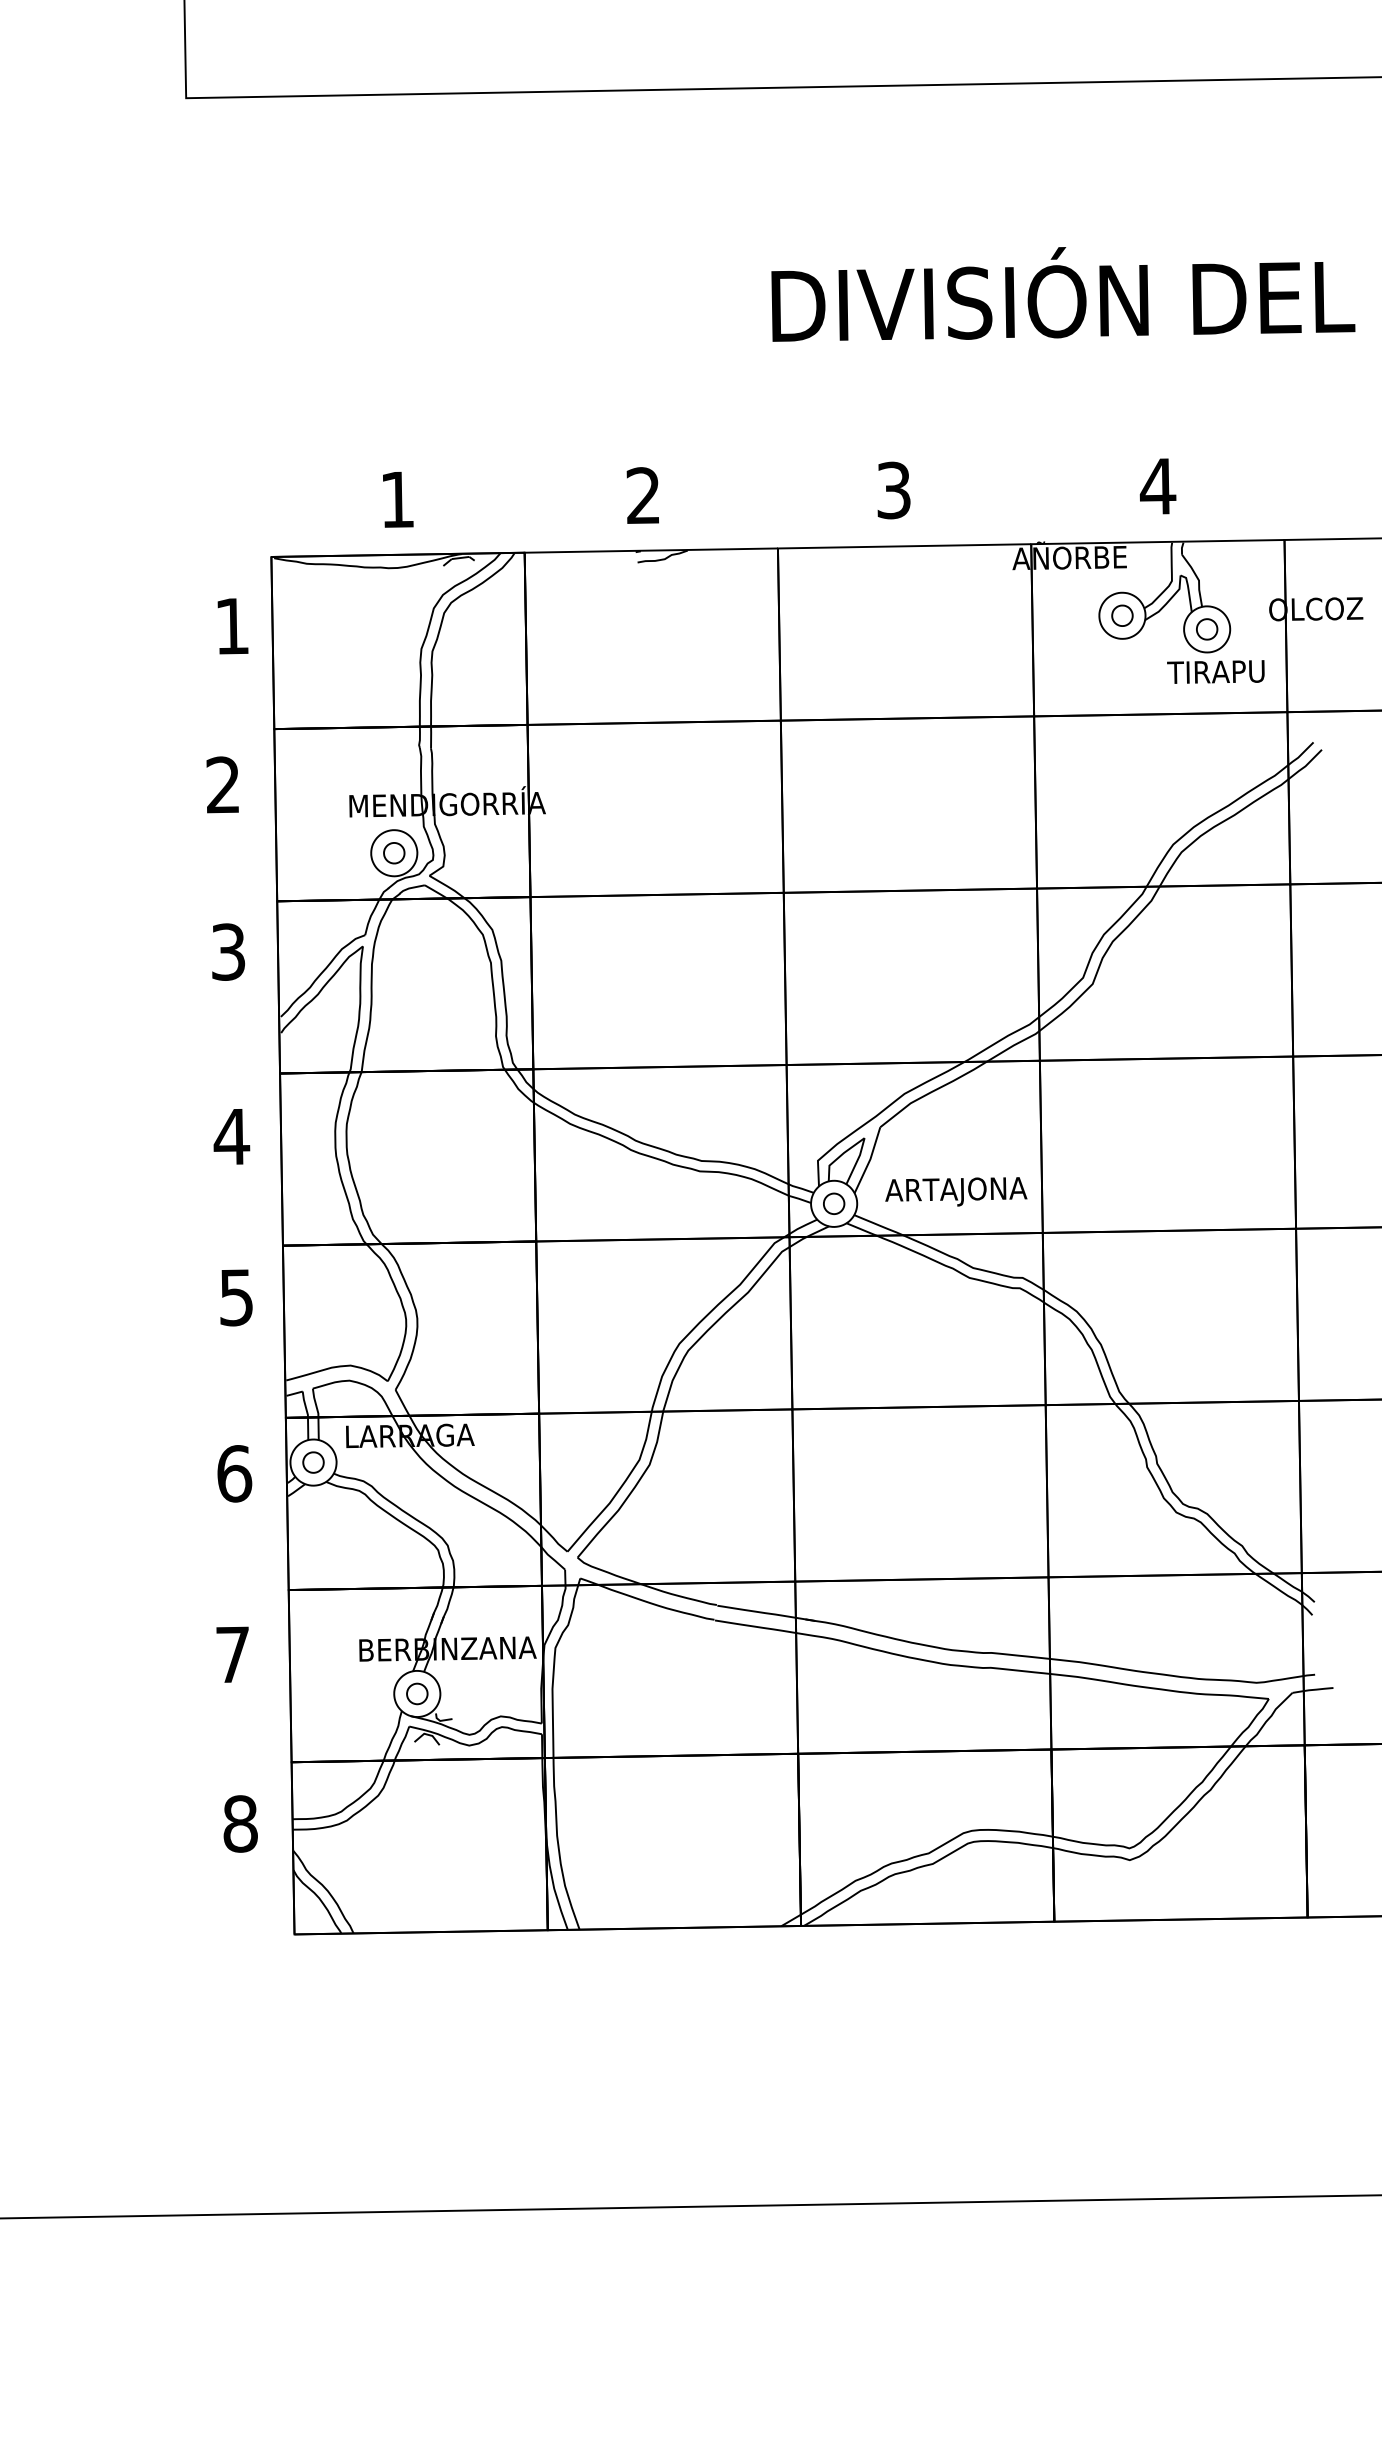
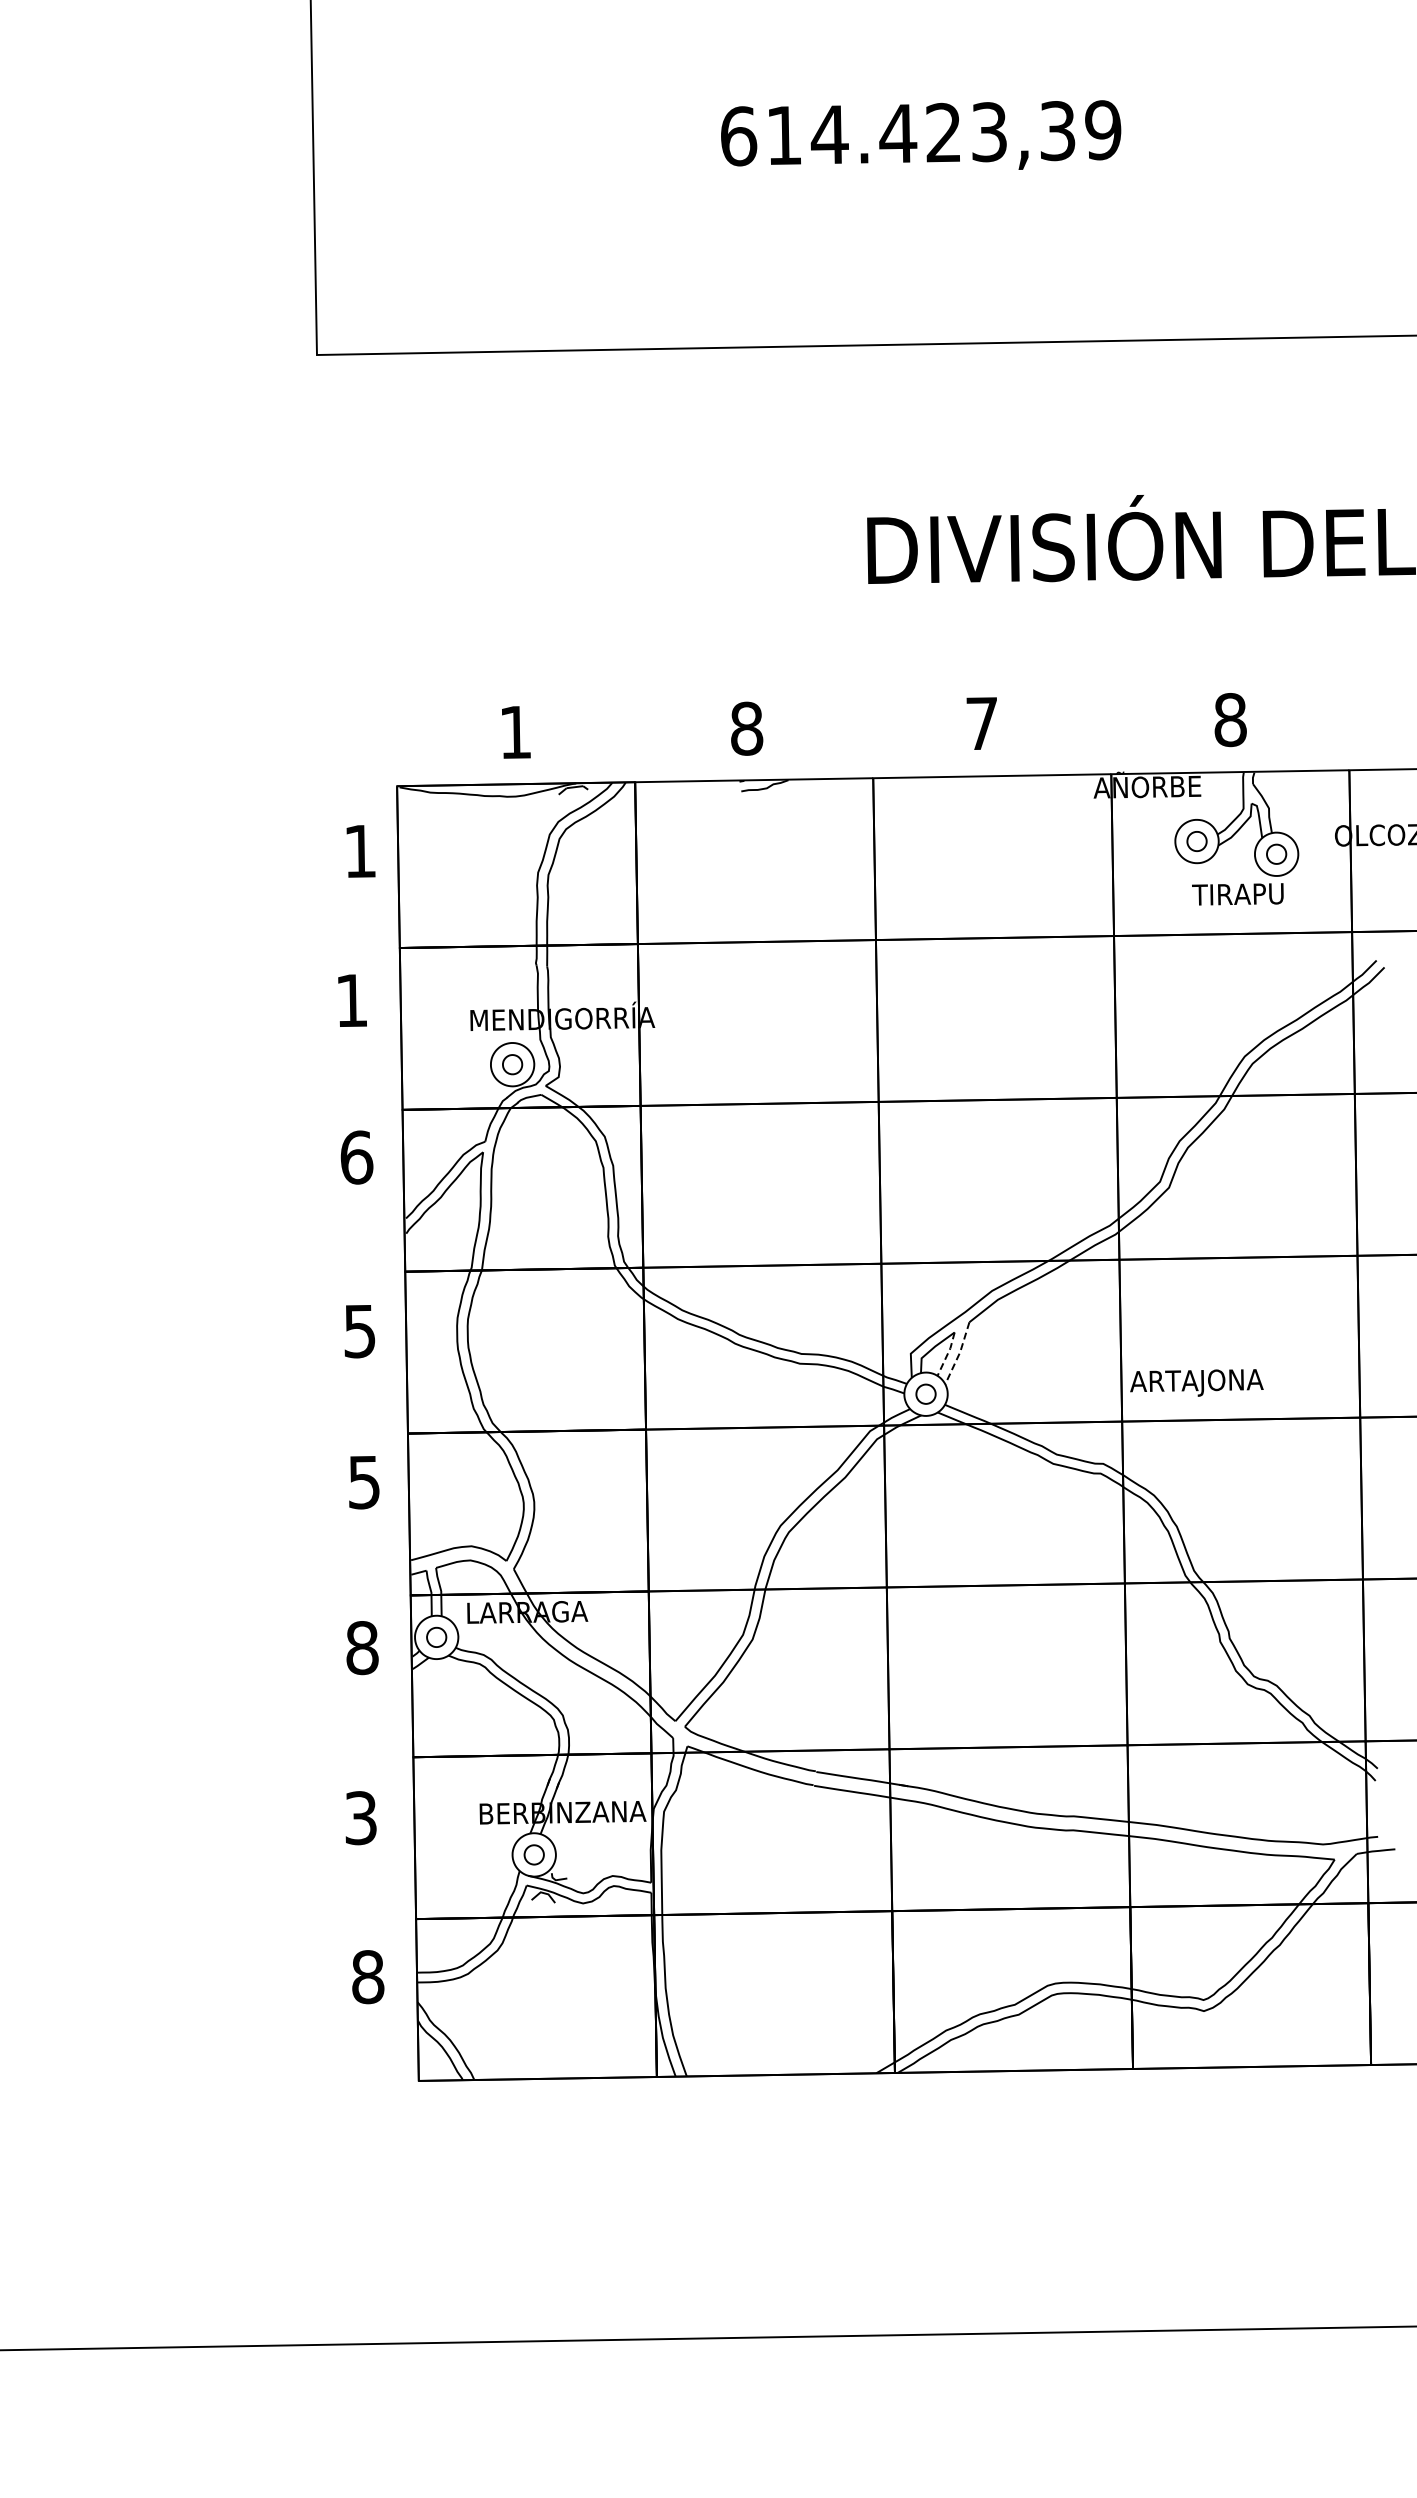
text: (1158, 487) -> (1230, 720), 4 -> 8
text: (893, 490) -> (981, 723), 3 -> 7
text: (644, 495) -> (747, 728), 2 -> 8
text: (1215, 672) -> (1237, 894), moved
text: (222, 784) -> (351, 1000), 2 -> 1
text: (228, 951) -> (356, 1157), 3 -> 6
text: (231, 1137) -> (359, 1331), 4 -> 5
line: (856, 1161) -> (947, 1354), solid -> dashed
line: (869, 1161) -> (959, 1354), solid -> dashed
text: (955, 1191) -> (1196, 1382), moved
text: (234, 1474) -> (362, 1648), 6 -> 8
text: (232, 1655) -> (360, 1818), 7 -> 3

